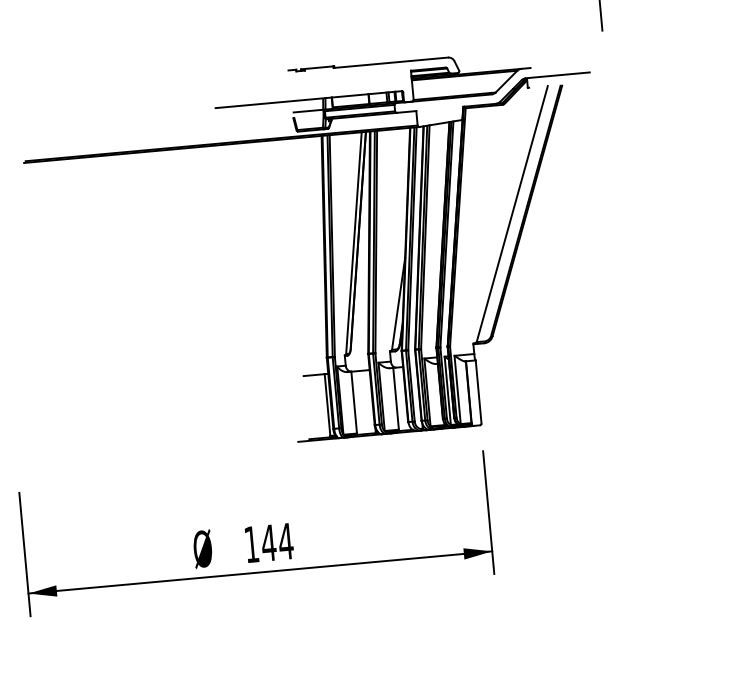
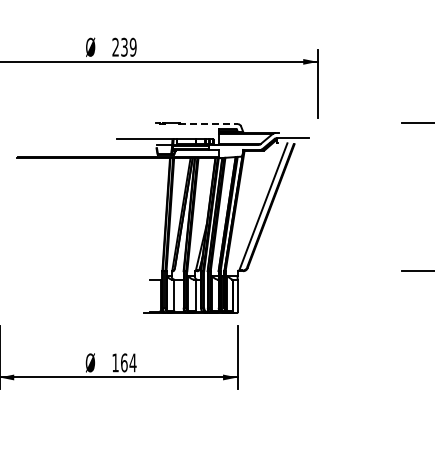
line: (392, 63) -> (209, 124), solid -> dashed
text: (267, 542) -> (123, 362), 144 -> 164

